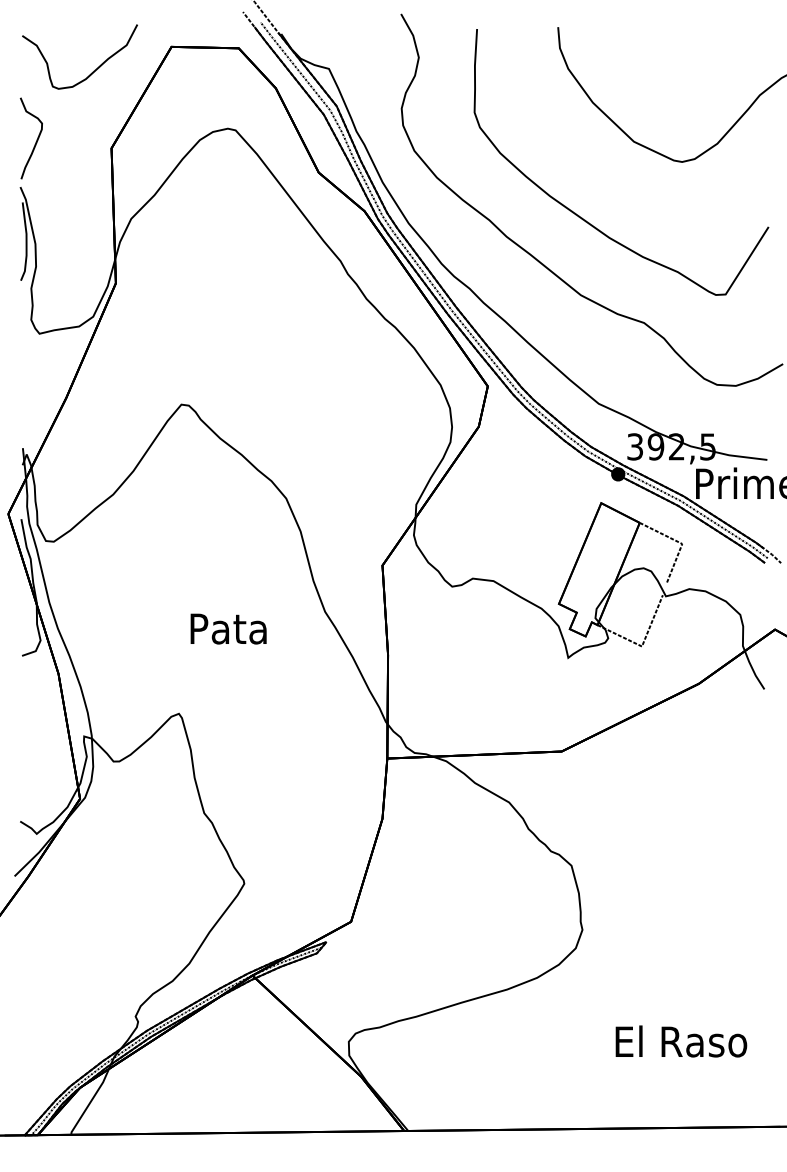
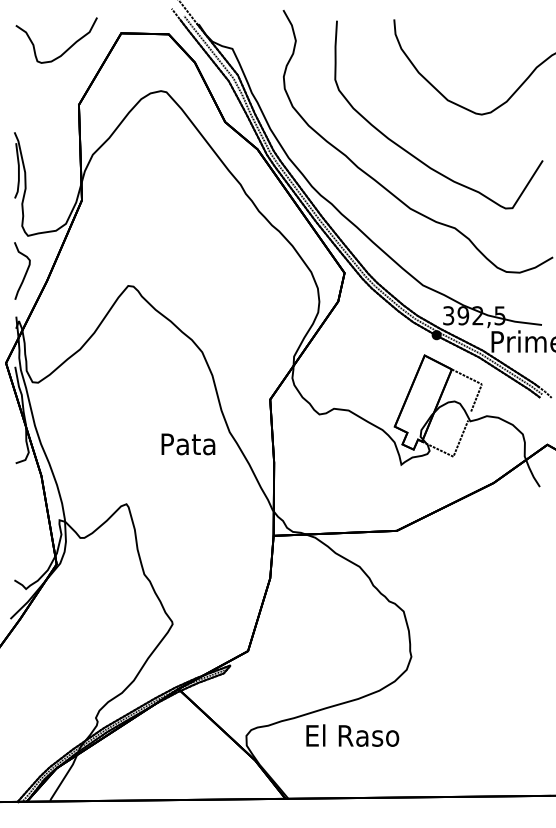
curve: (36, 139) -> (25, 271), moved
text: (228, 628) -> (188, 444), moved
text: (681, 1041) -> (352, 735), moved

